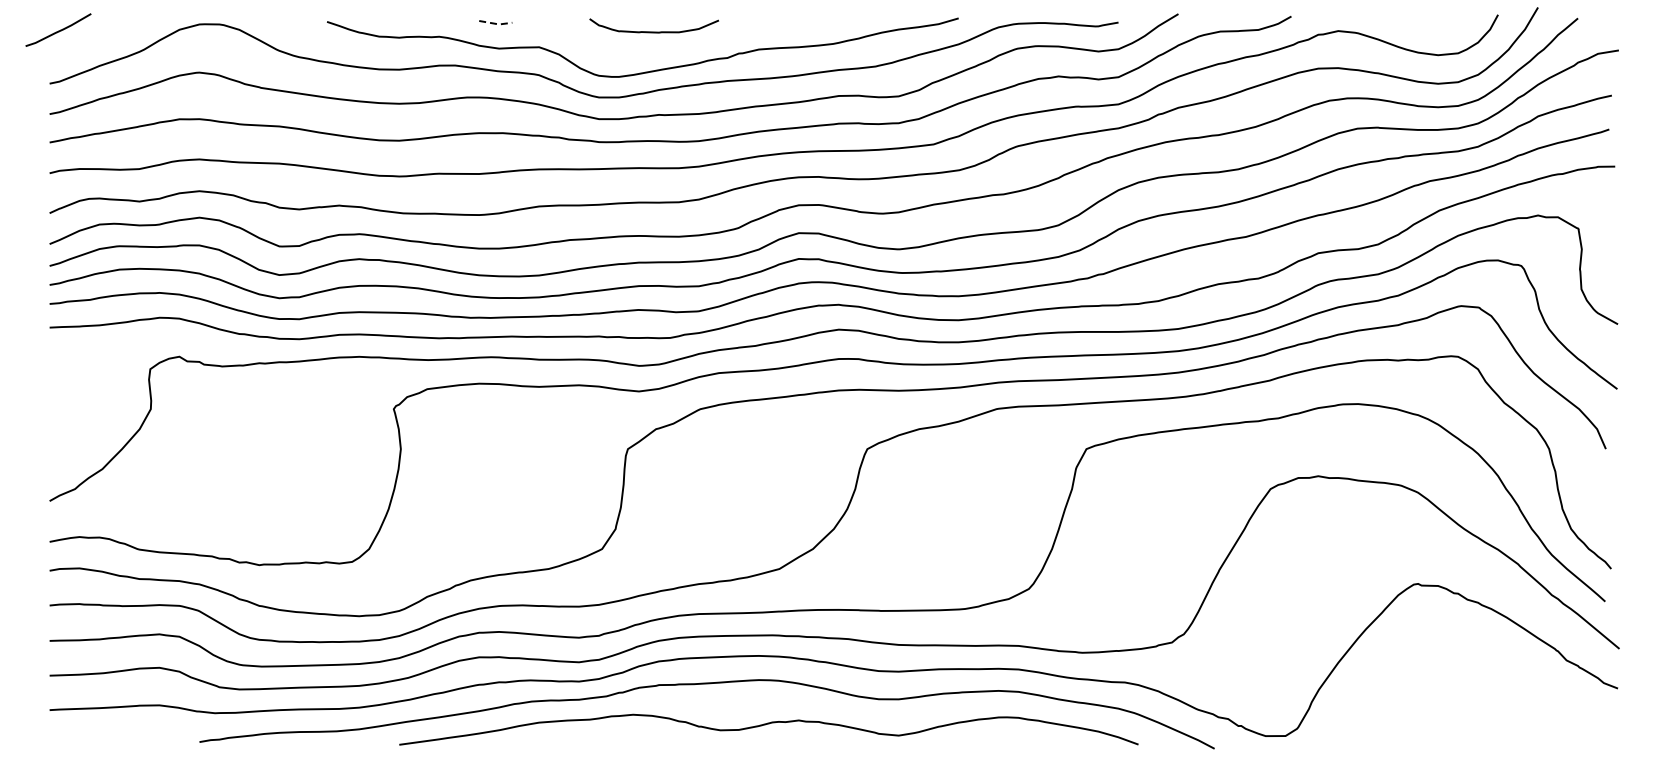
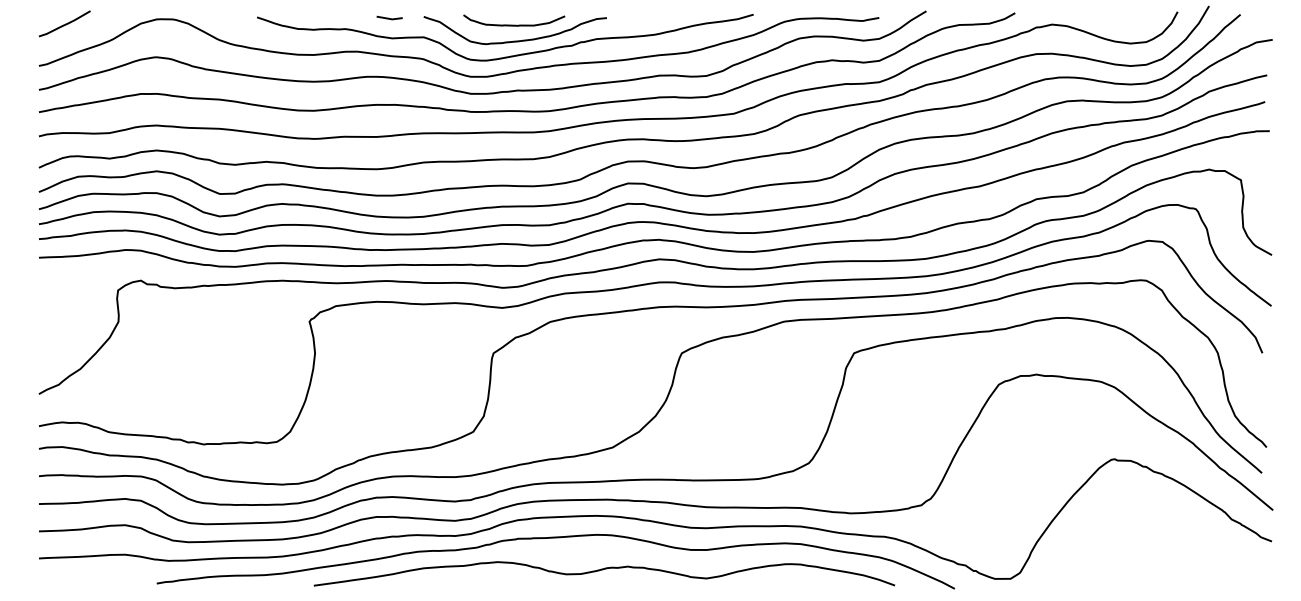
line: (496, 23) -> (390, 18), dashed -> solid
curve: (58, 30) -> (64, 24), moved
curve: (655, 51) -> (515, 40), added

